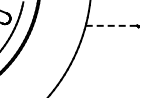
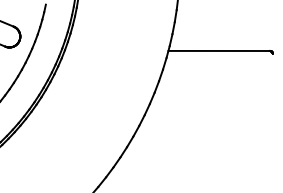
line: (111, 25) -> (219, 50), dashed -> solid

